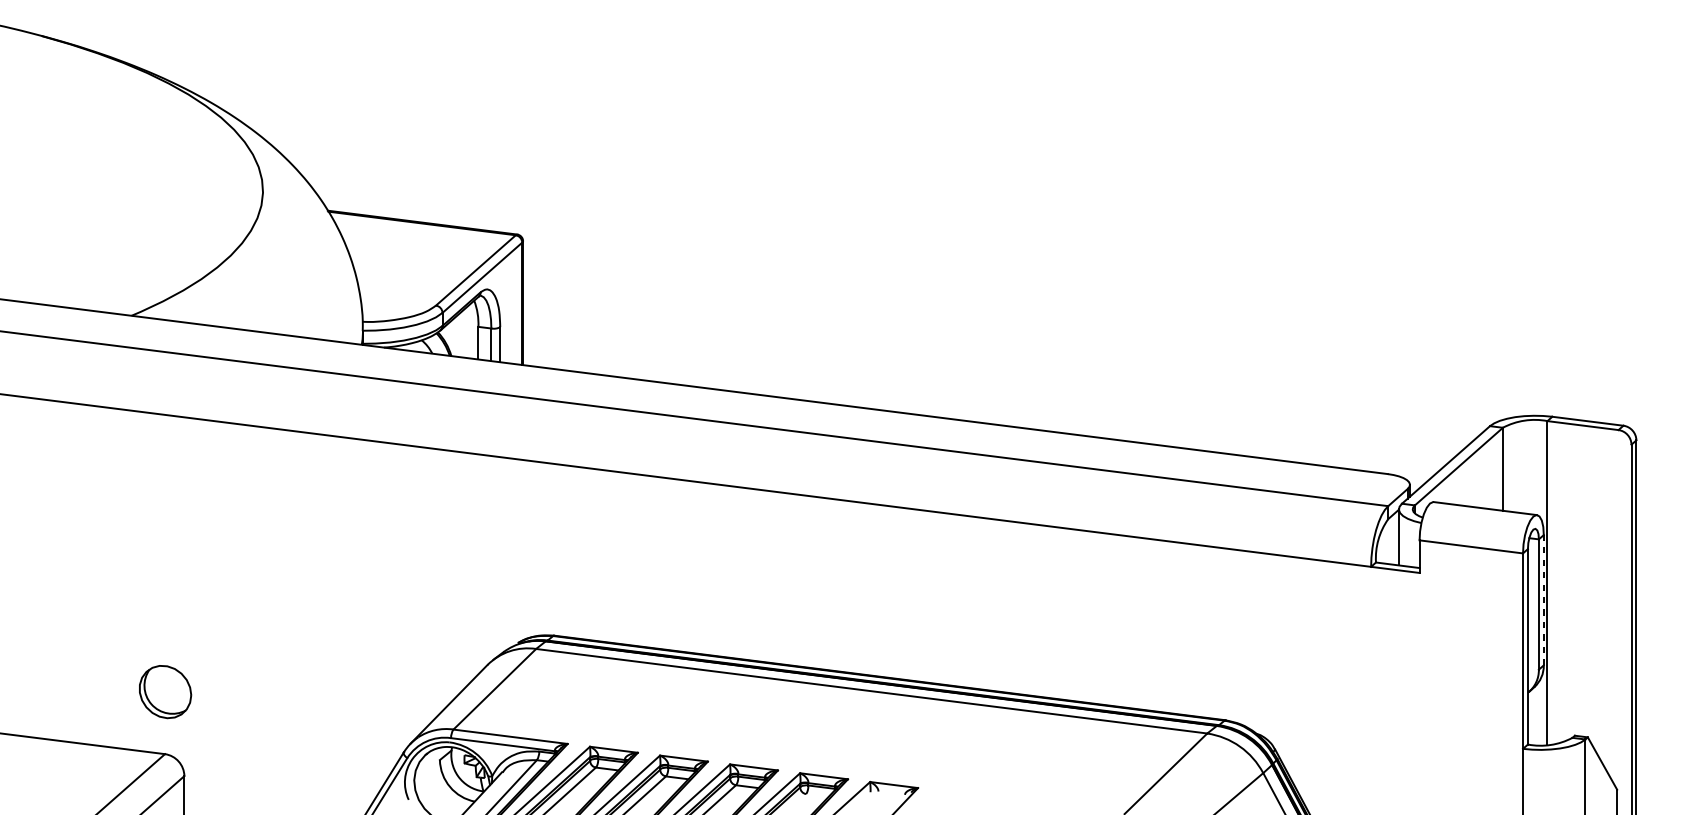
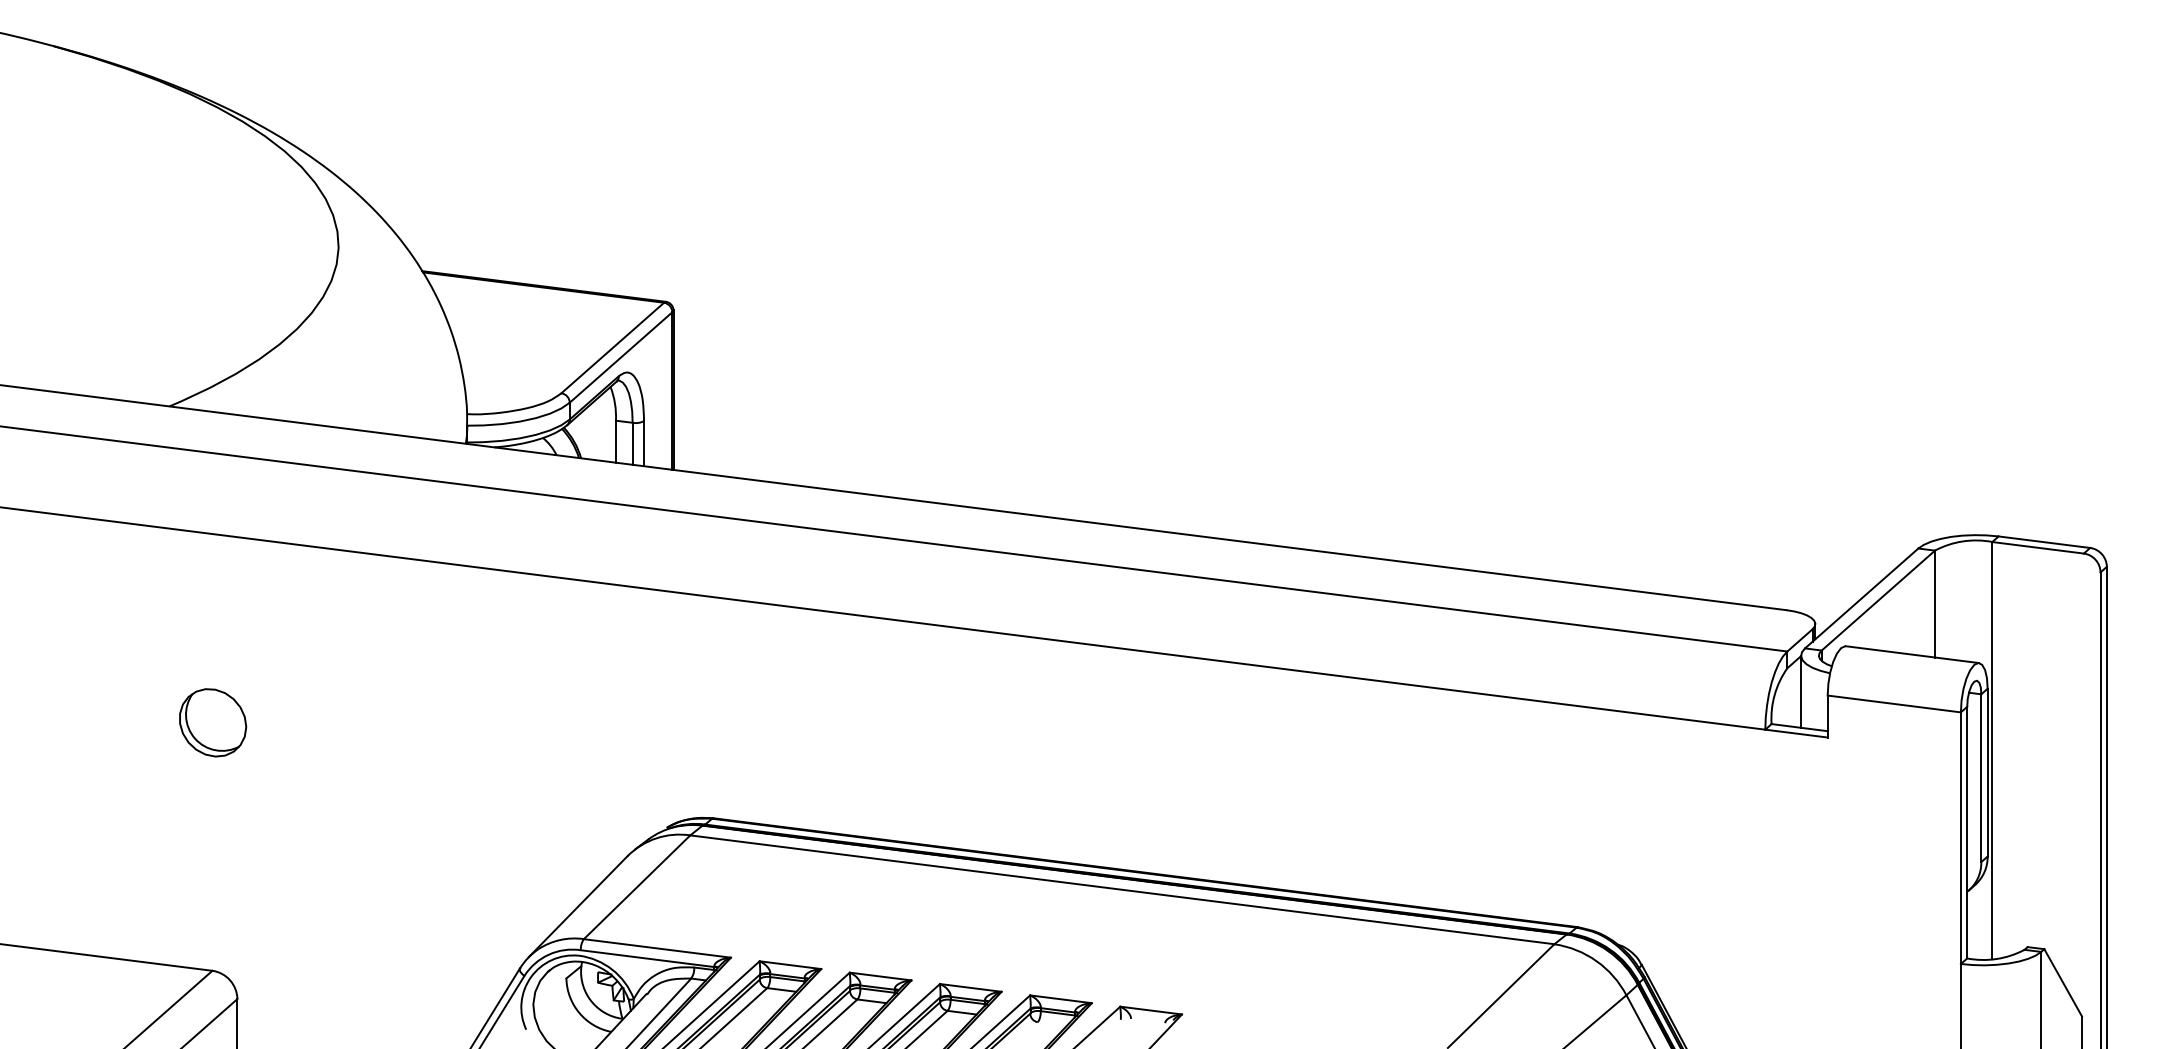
line: (1543, 600) -> (1987, 772), dashed -> solid
part: (165, 691) -> (213, 722), moved

